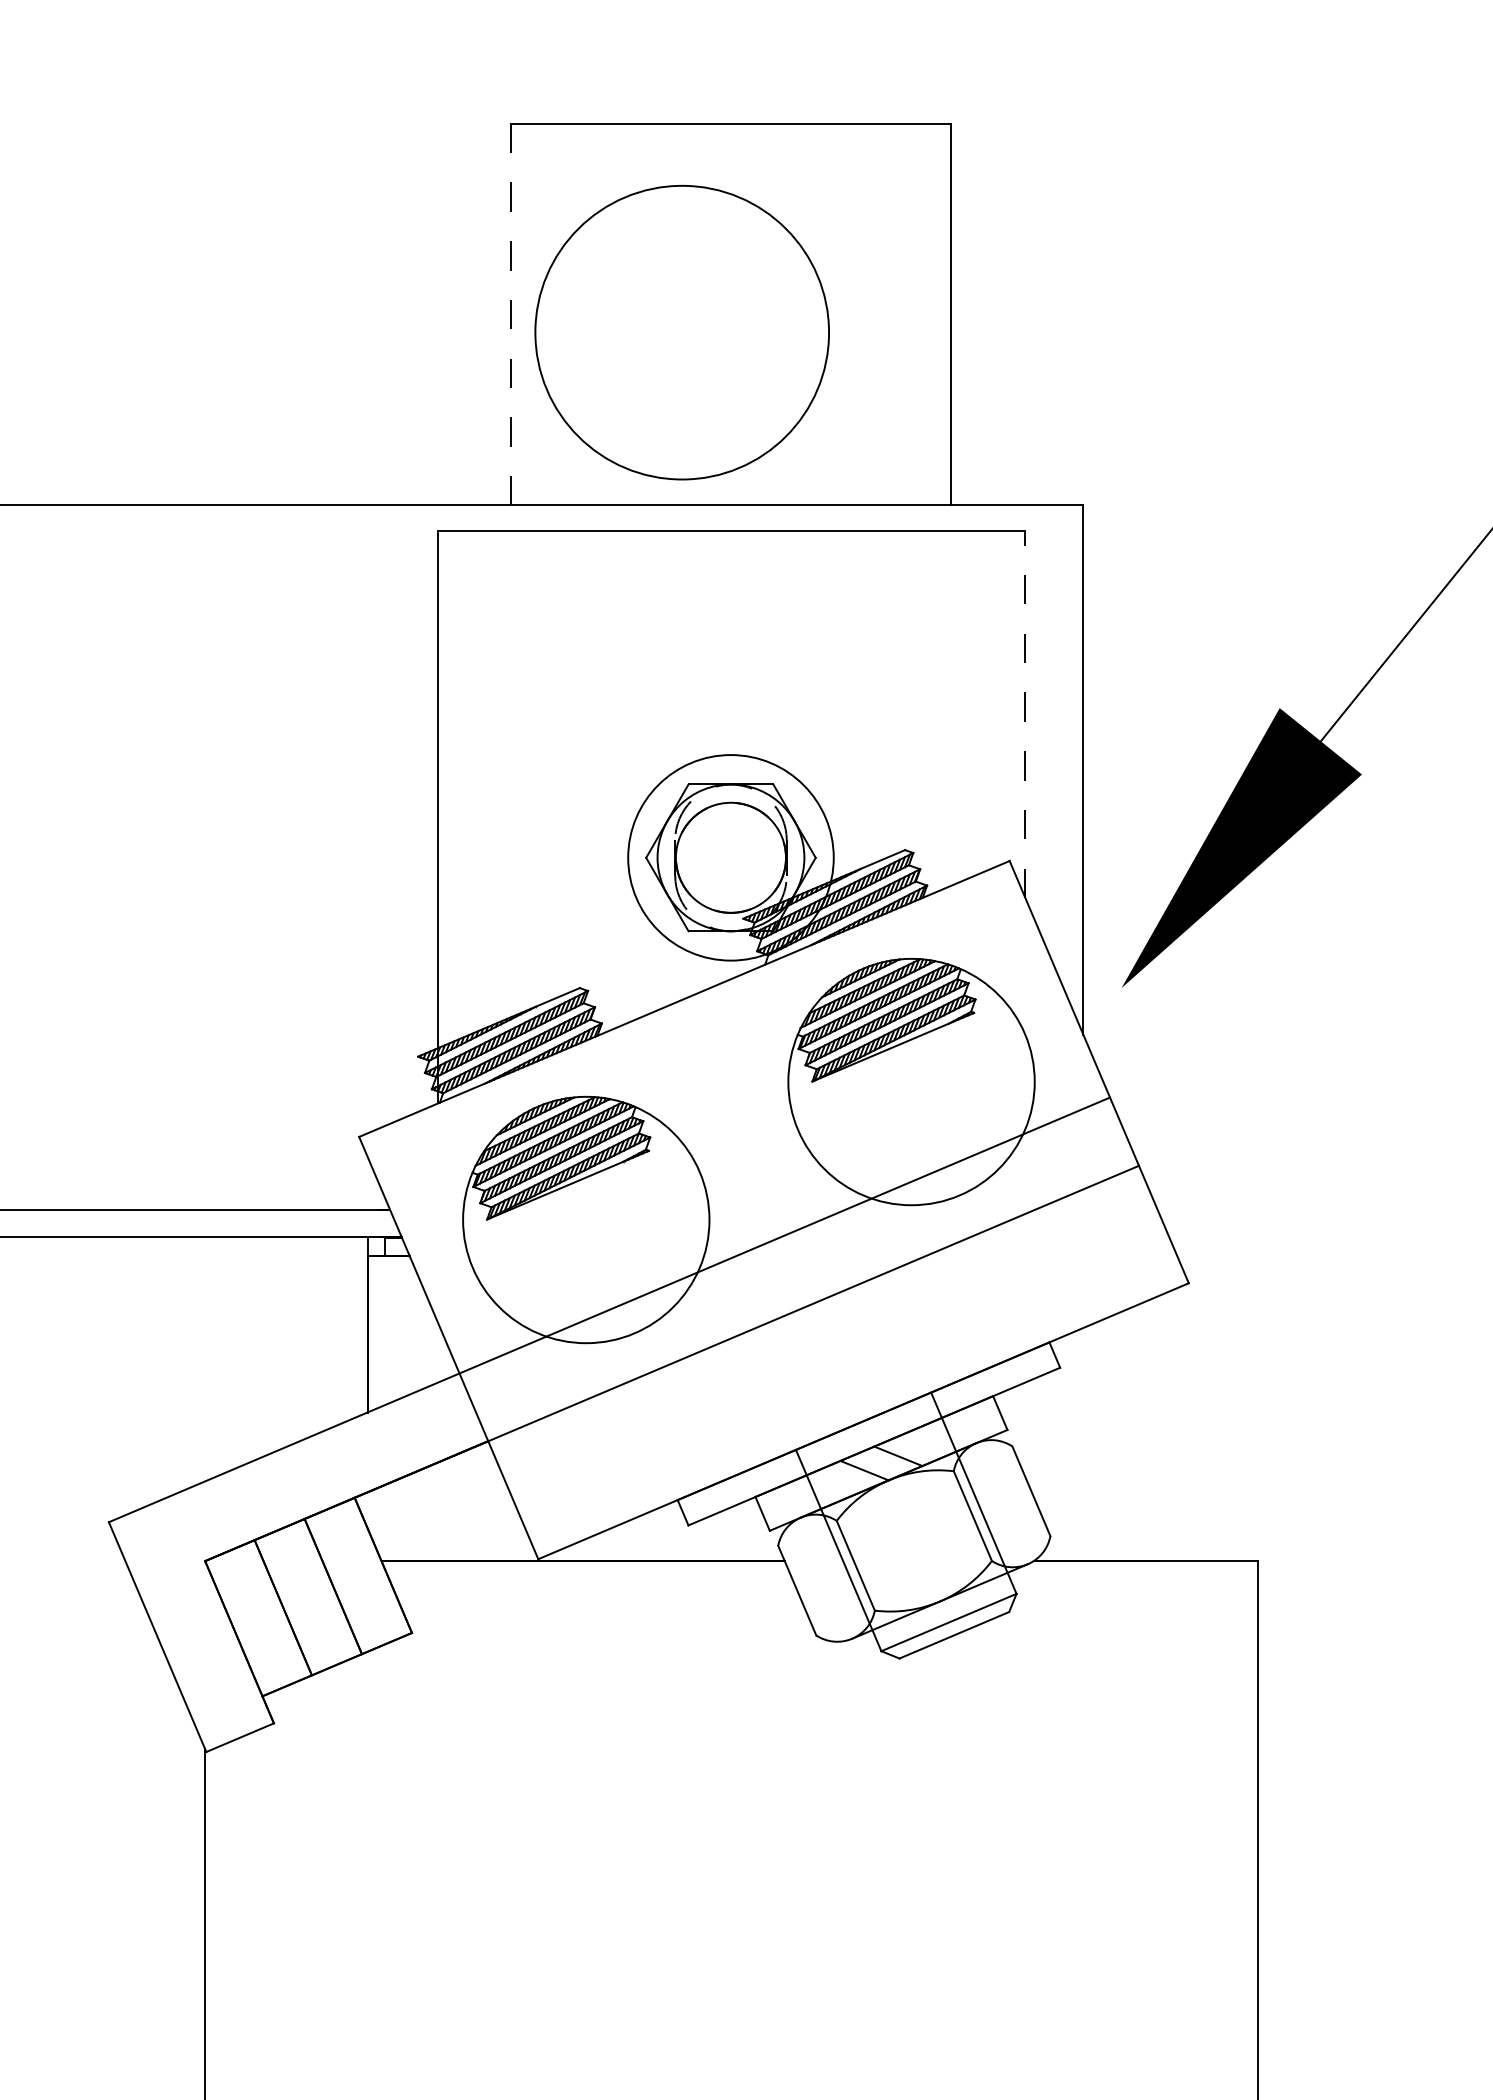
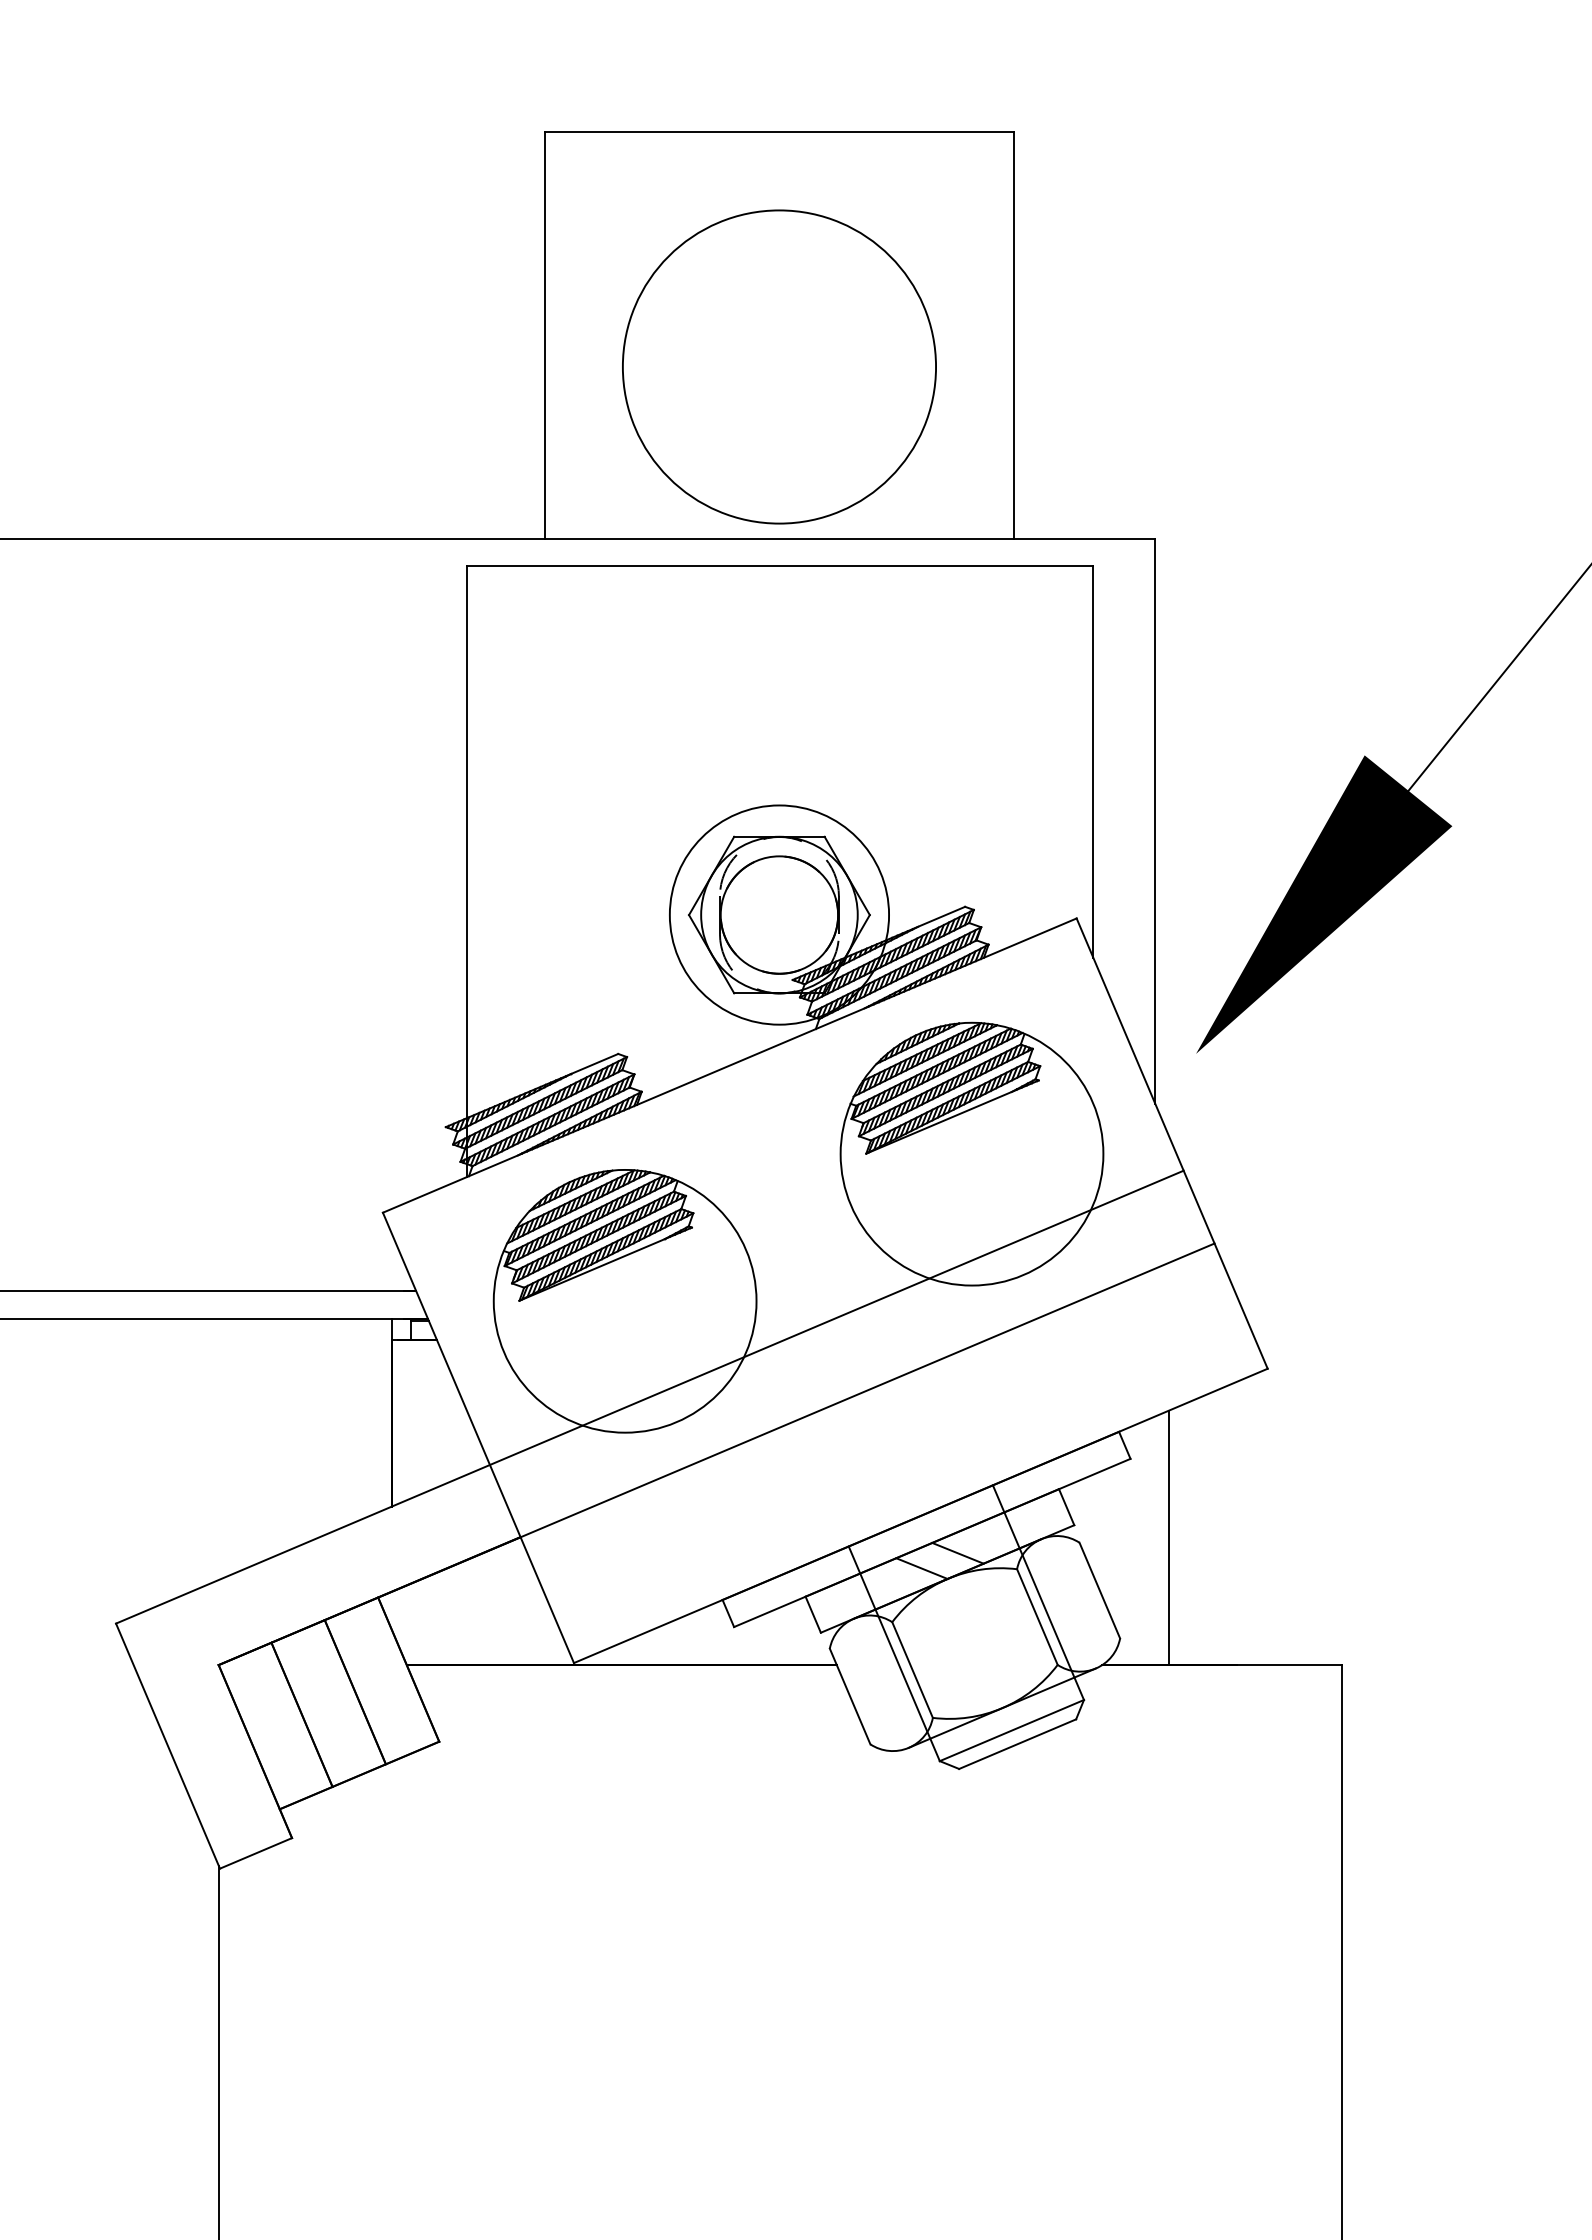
line: (510, 314) -> (544, 335), dashed -> solid
circle: (682, 332) -> (779, 366), moved
line: (1025, 713) -> (1093, 761), dashed -> solid
line: (1095, 1441) -> (1168, 1537), added

